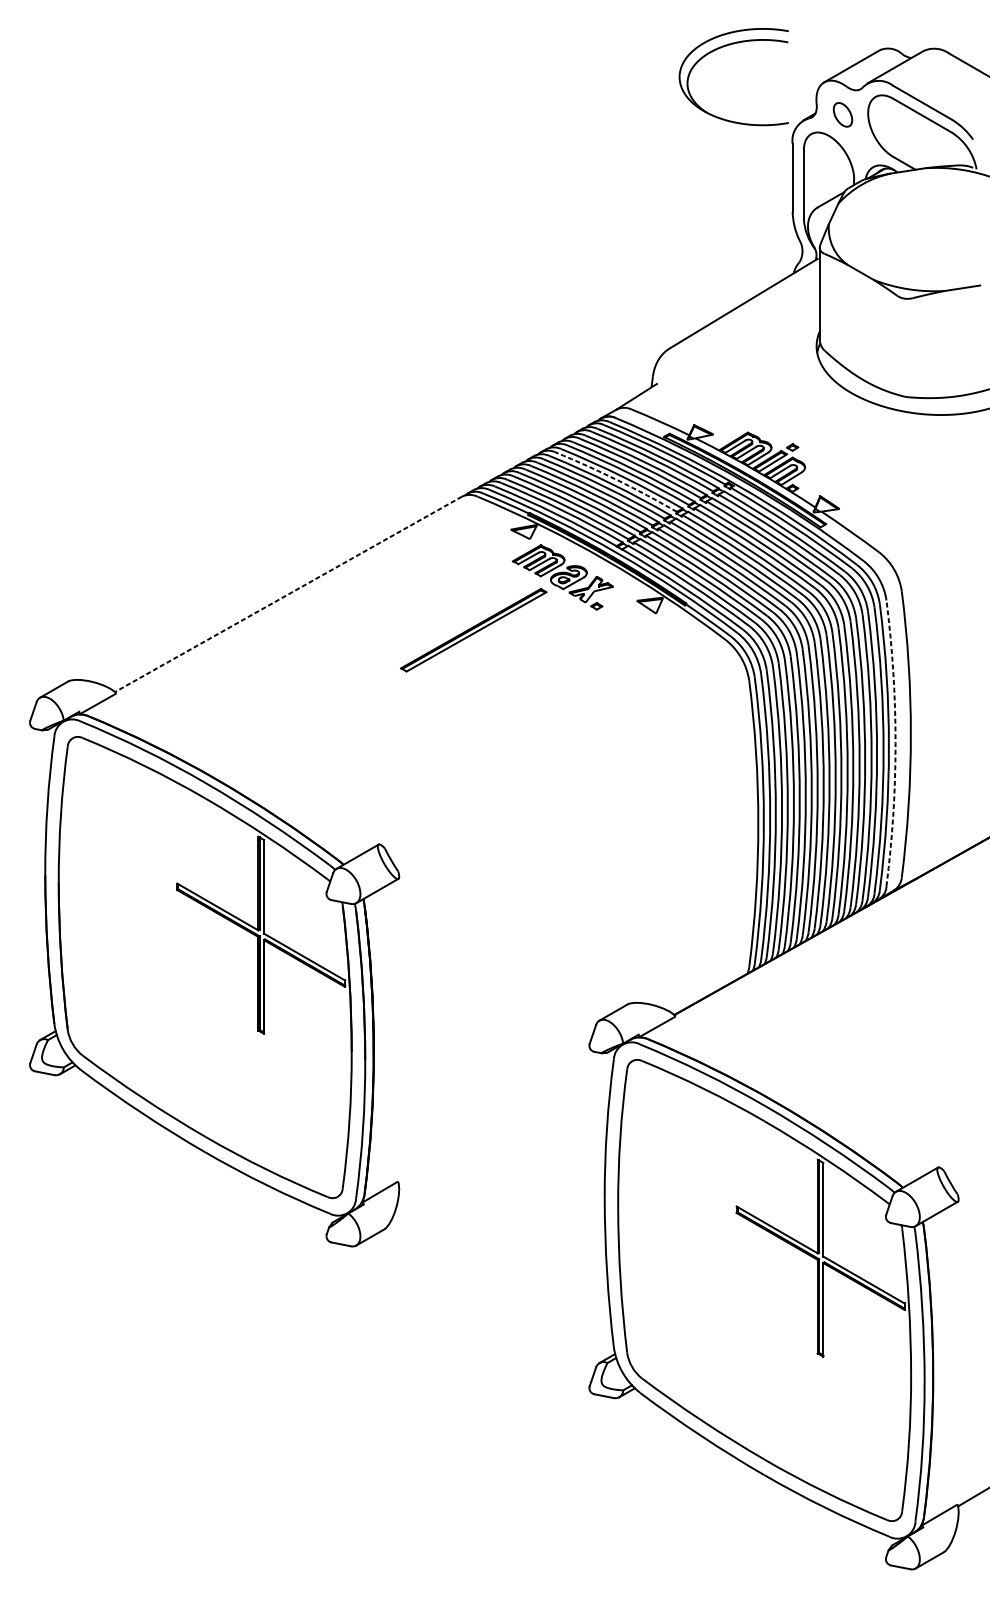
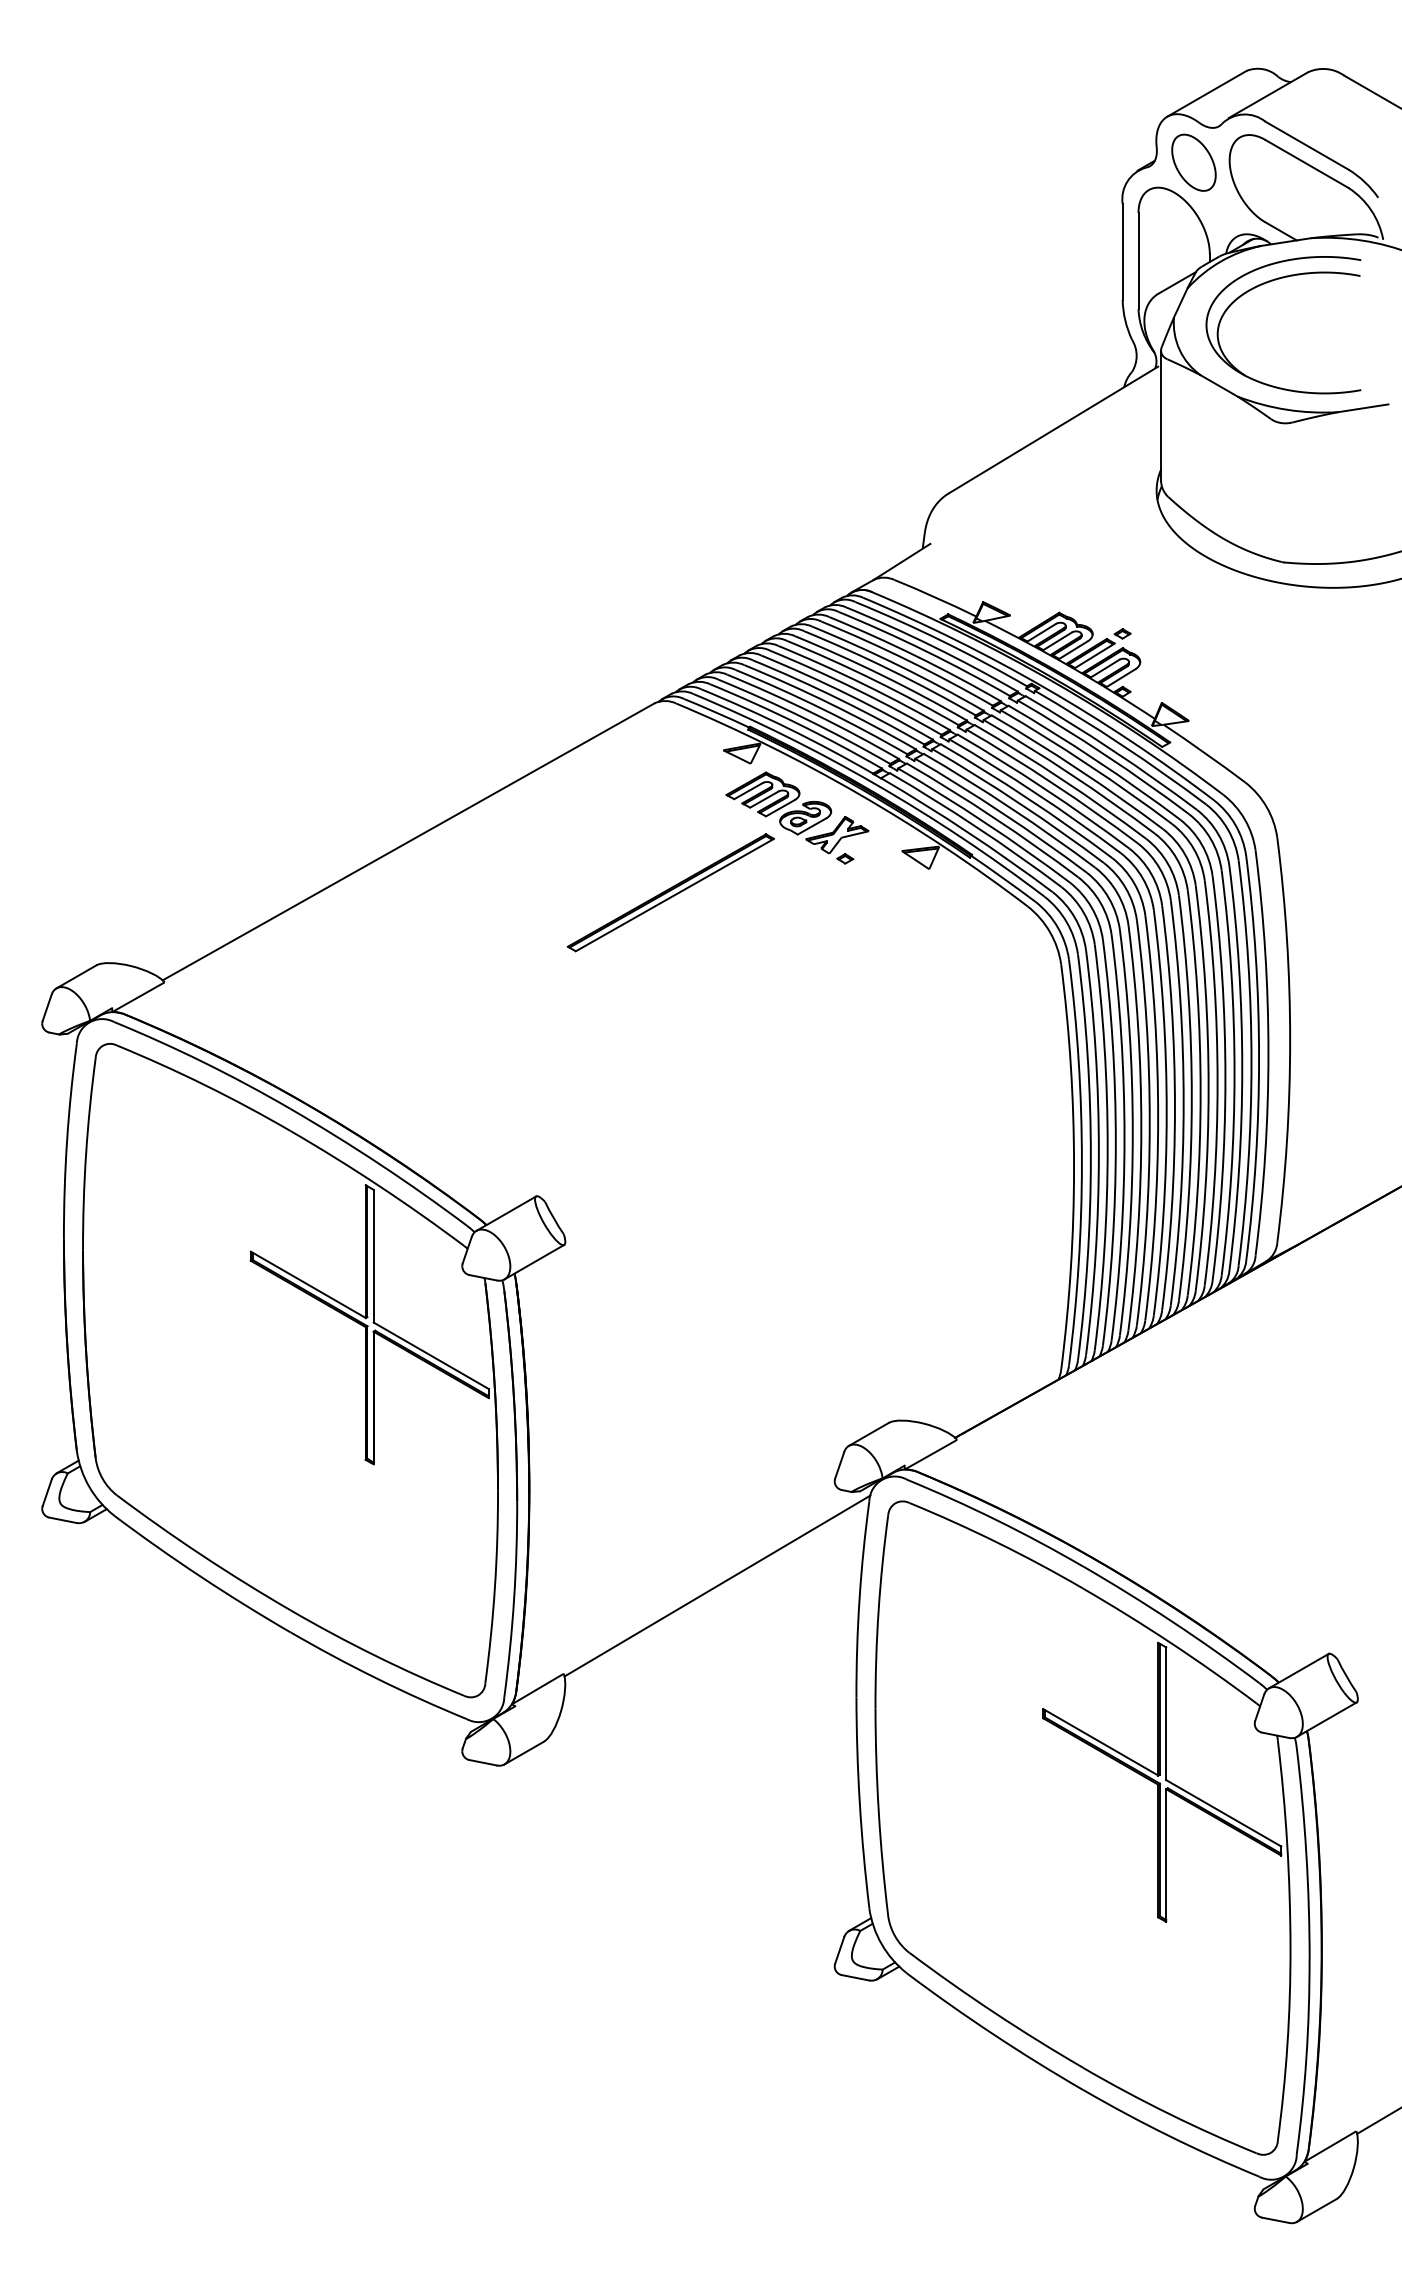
part: (722, 47) -> (1267, 283), moved
part: (842, 114) -> (1193, 162), size x1.67
arc: (617, 480) -> (874, 680), dashed -> solid
line: (288, 594) -> (408, 842), dashed -> solid
arc: (895, 743) -> (1268, 1053), dashed -> solid
line: (506, 1119) -> (717, 1585), added

